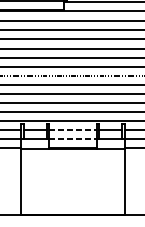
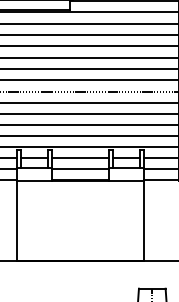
line: (72, 130) -> (80, 157), dashed -> solid
line: (72, 139) -> (80, 168), dashed -> solid

